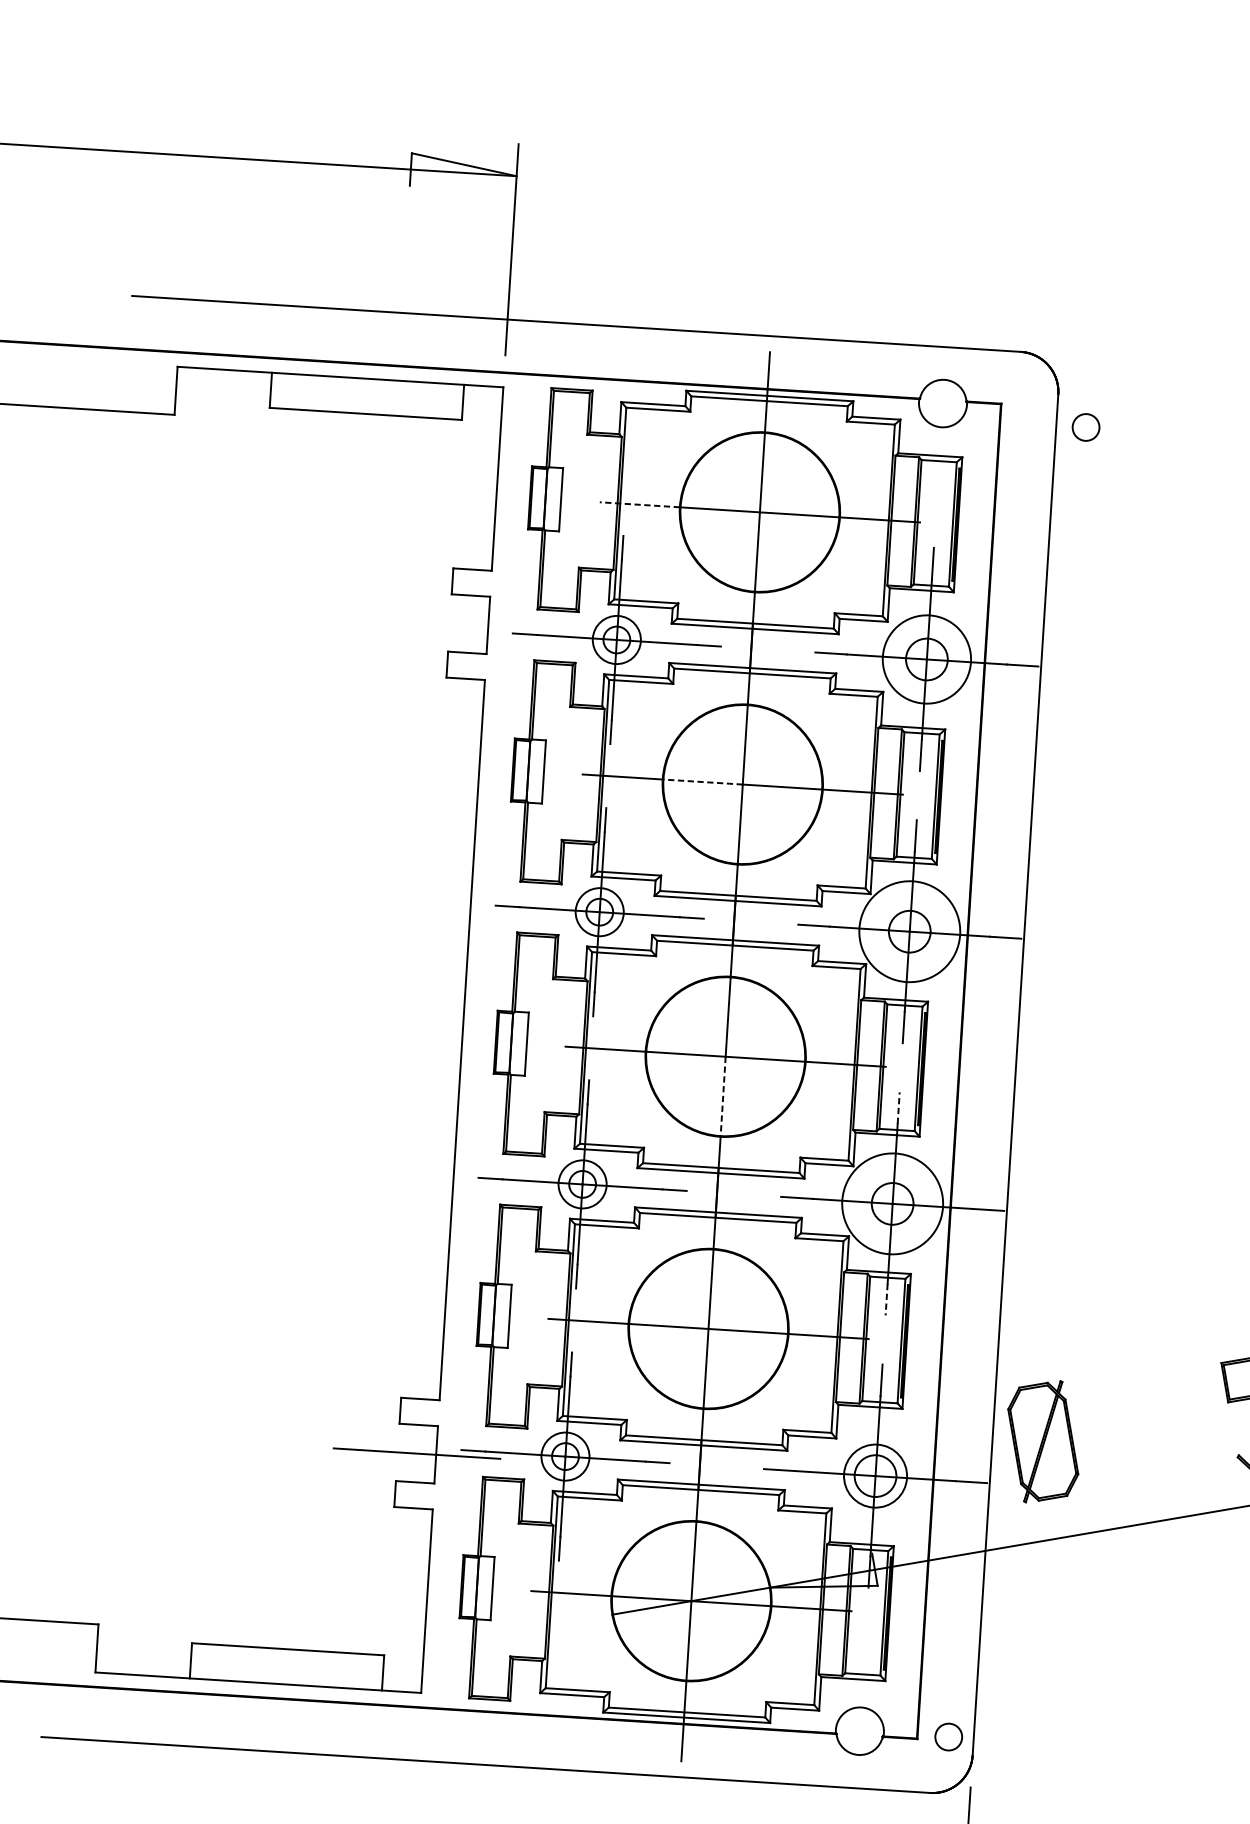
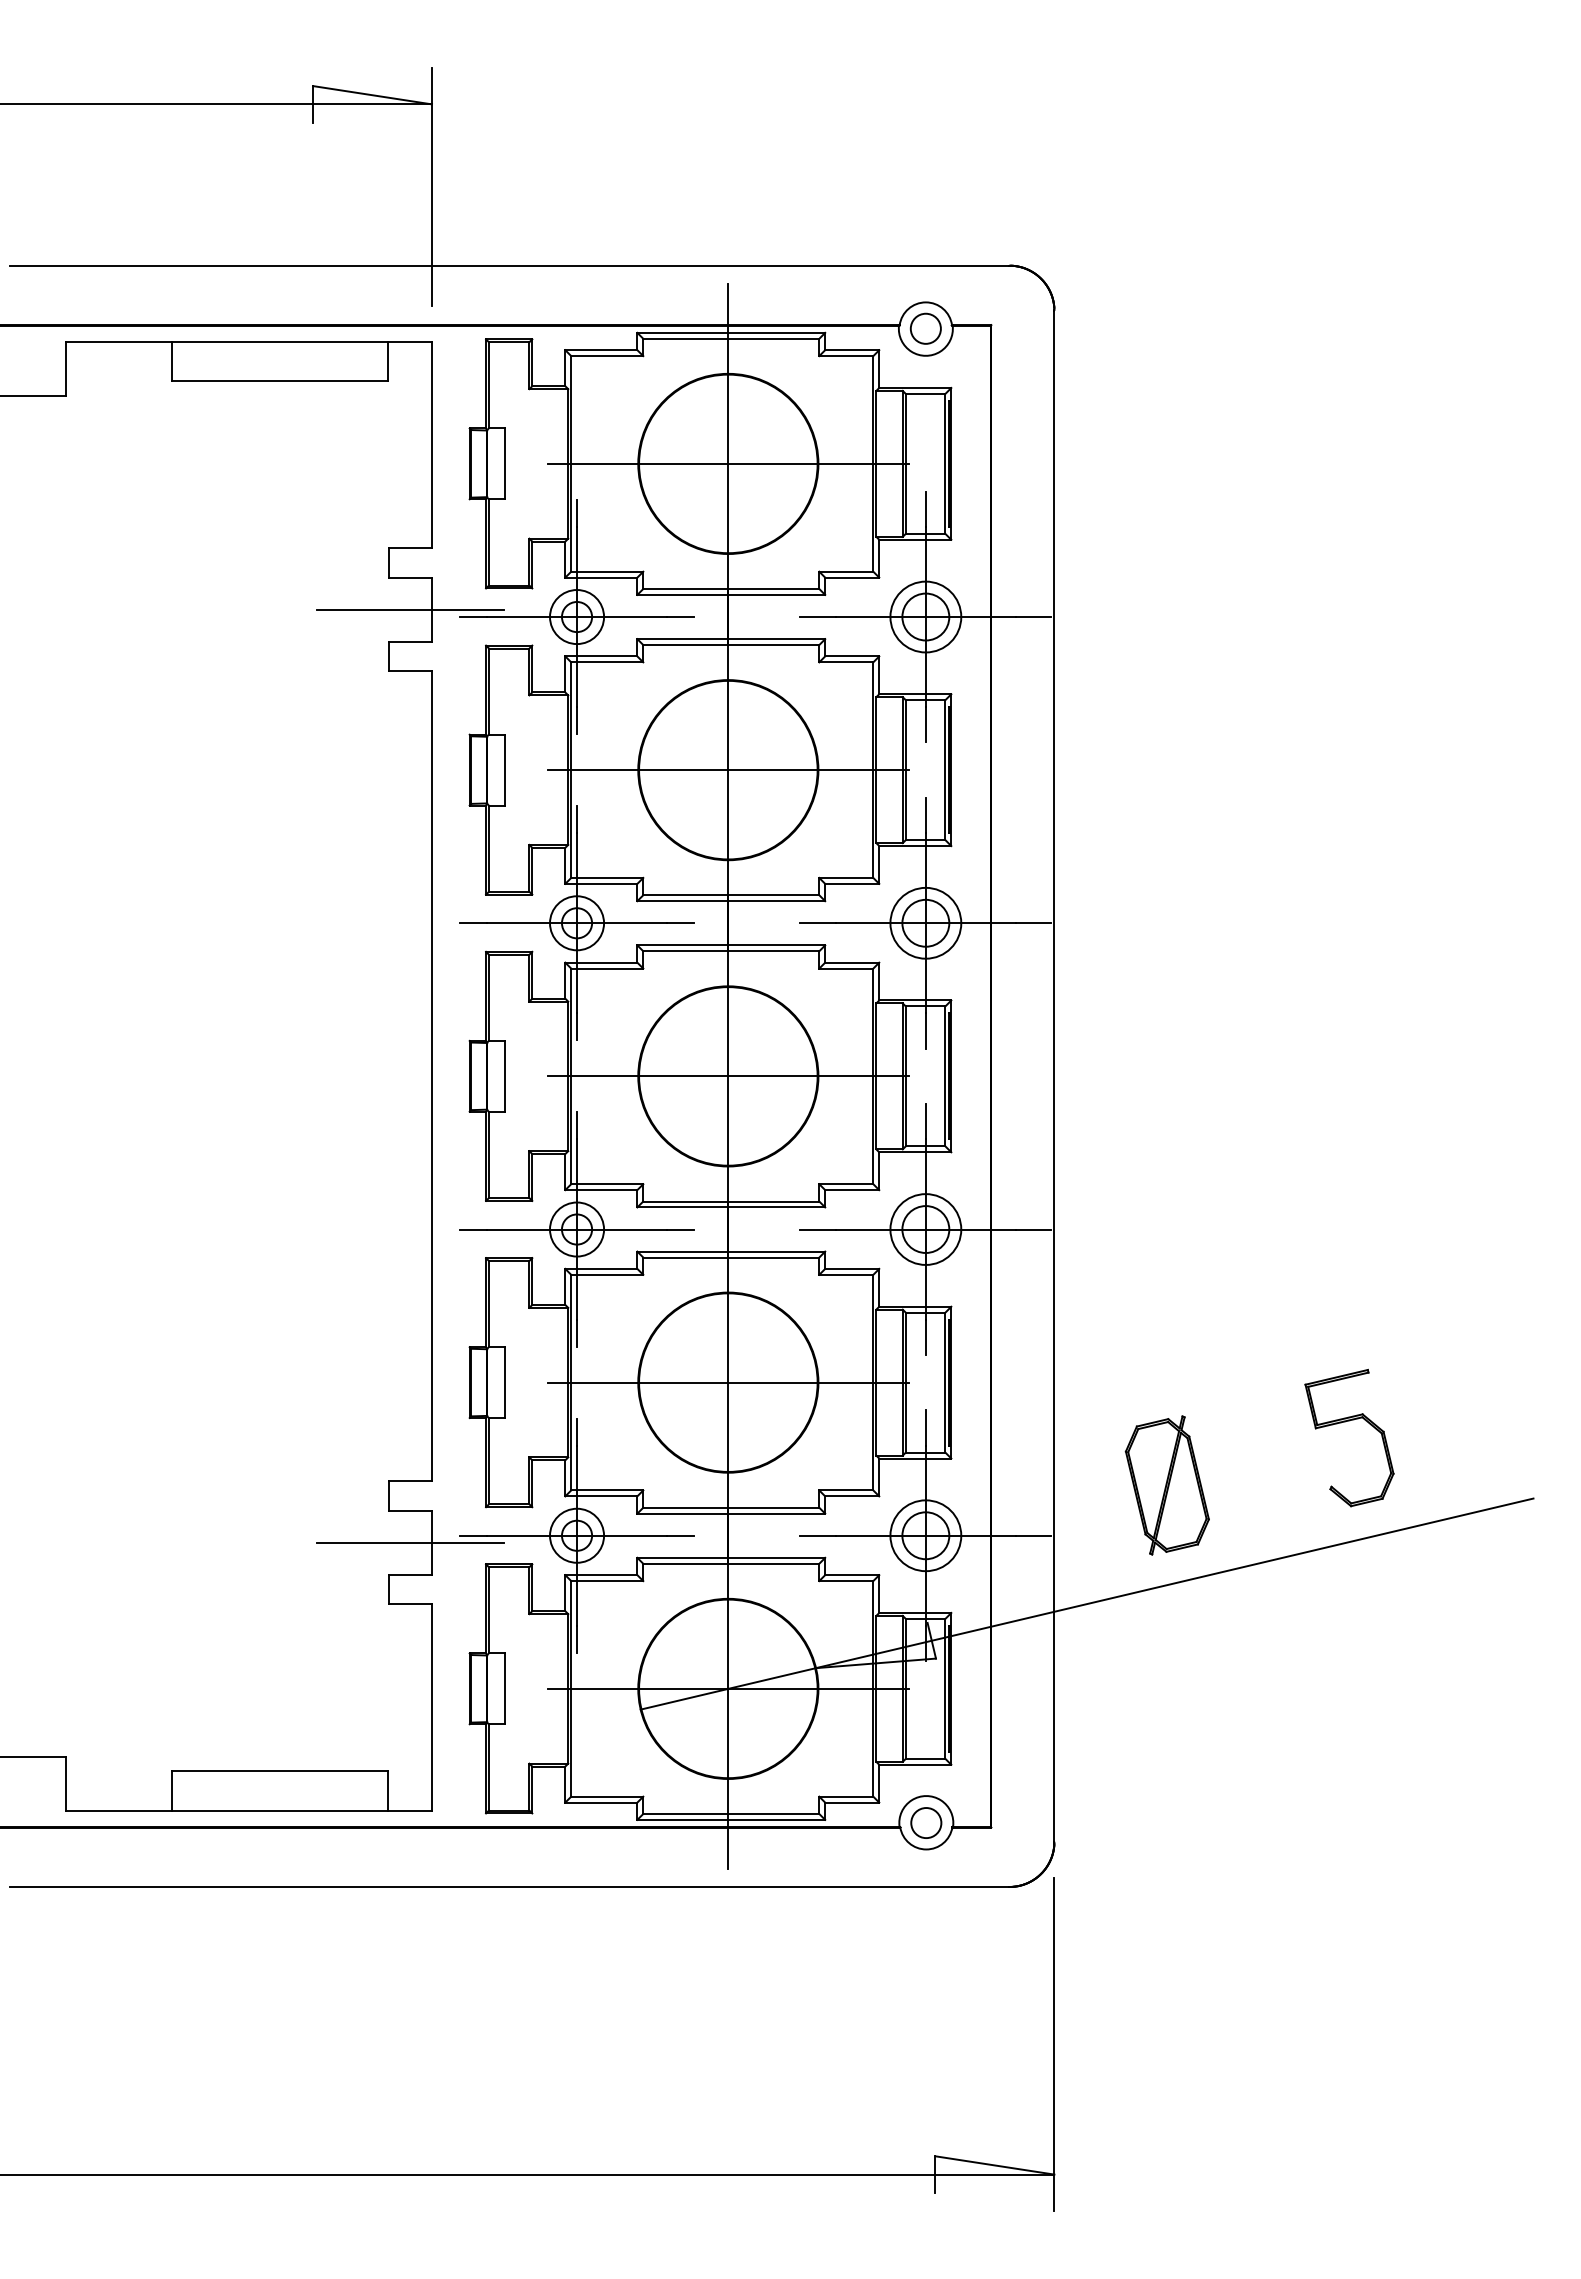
circle: (1085, 427) -> (925, 328), moved
line: (639, 504) -> (592, 463), dashed -> solid
line: (469, 623) -> (410, 609), added
circle: (926, 659) -> (925, 616), size x0.71
line: (702, 782) -> (682, 770), dashed -> solid
circle: (909, 930) -> (925, 922), size x0.62
line: (723, 1096) -> (728, 1121), dashed -> solid
line: (898, 1107) -> (925, 1121), dashed -> solid
circle: (892, 1203) -> (925, 1229), size x0.62
line: (886, 1299) -> (925, 1337), dashed -> solid
part: (1042, 1441) -> (1166, 1485), moved
circle: (948, 1736) -> (926, 1822), moved

